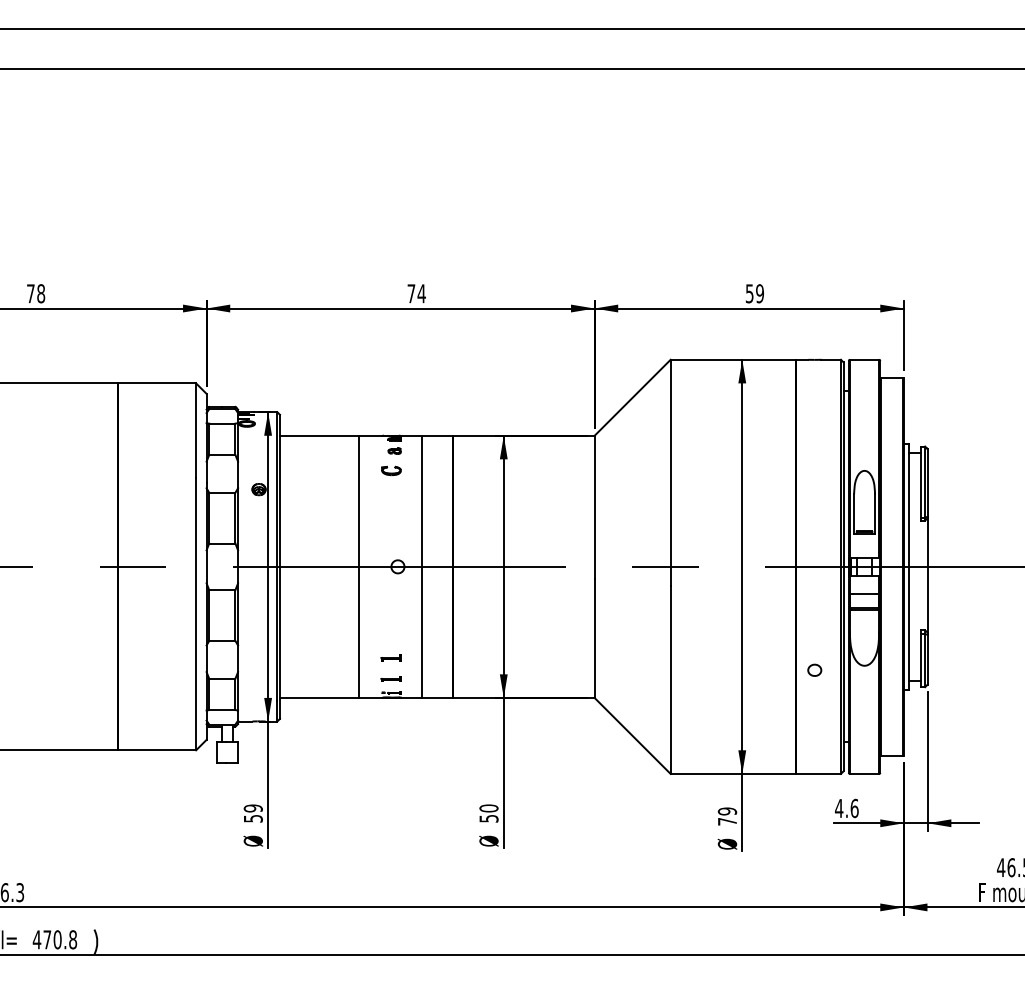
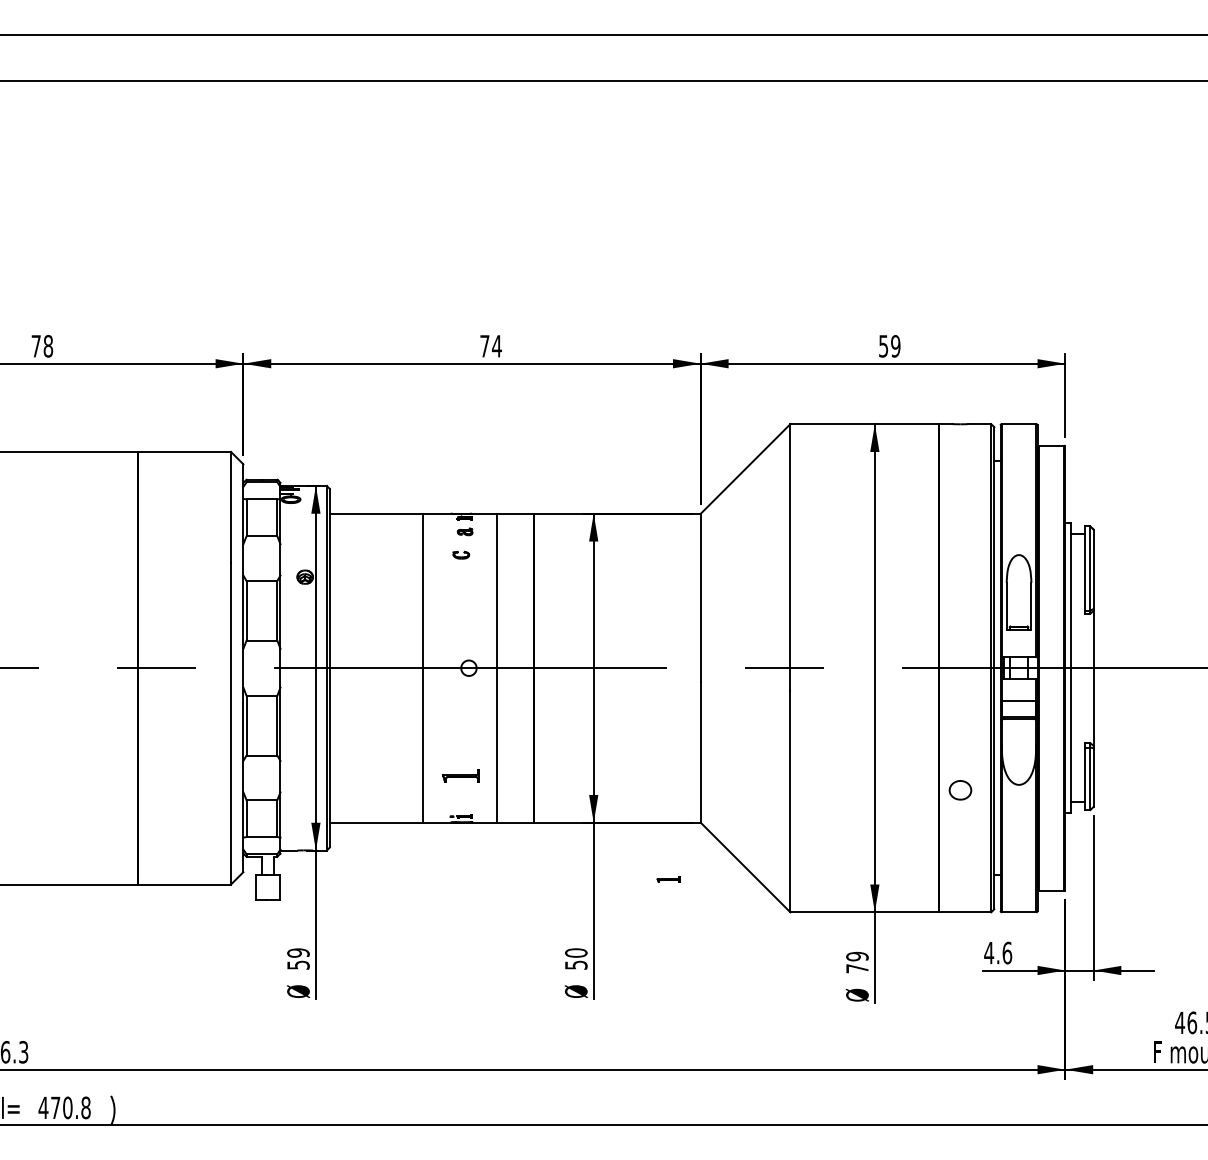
part: (391, 471) -> (461, 555), size x0.7
part: (390, 657) -> (460, 775), size x1.6
part: (814, 669) -> (959, 789), size x1.4
part: (390, 679) -> (668, 879), moved

